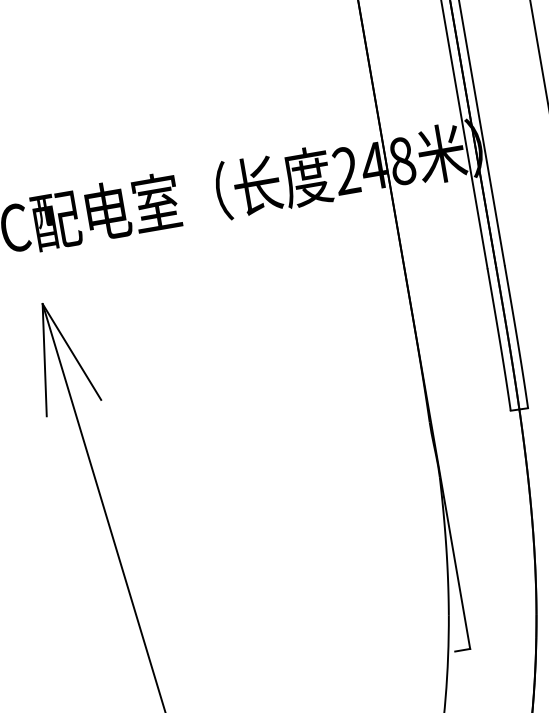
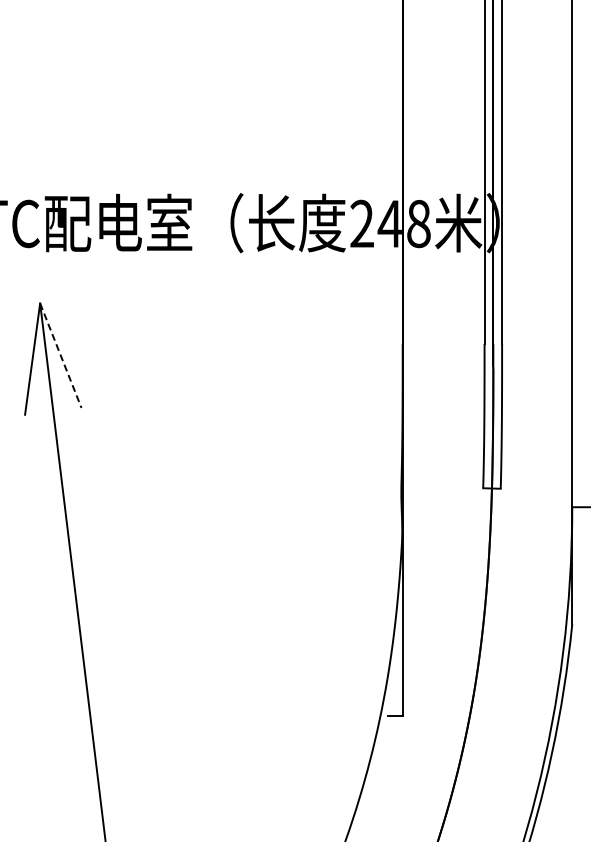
line: (72, 352) -> (61, 356), solid -> dashed

